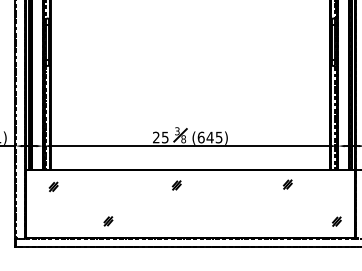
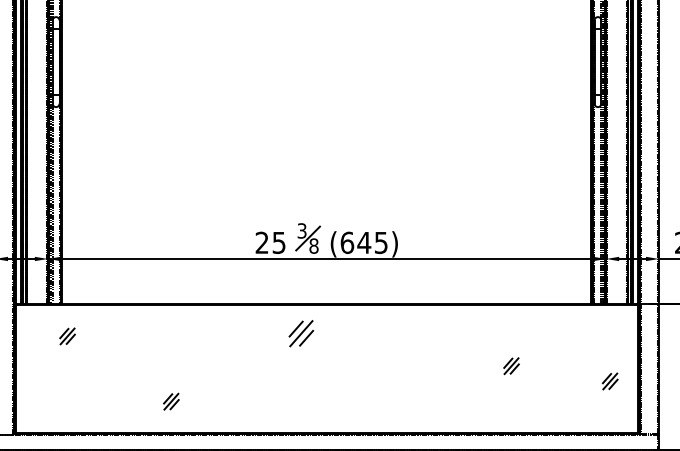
part: (287, 184) -> (510, 365), moved
part: (176, 185) -> (300, 333), size x1.6
part: (336, 221) -> (609, 381), moved

